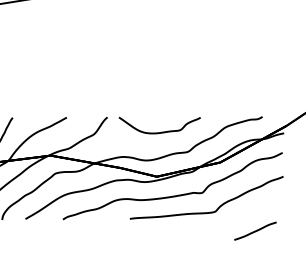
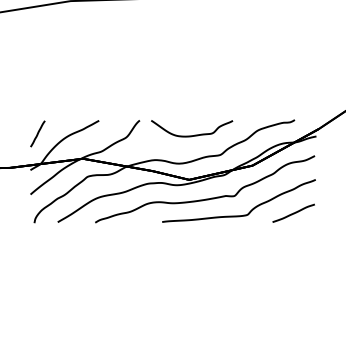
line: (255, 230) -> (293, 212), moved

